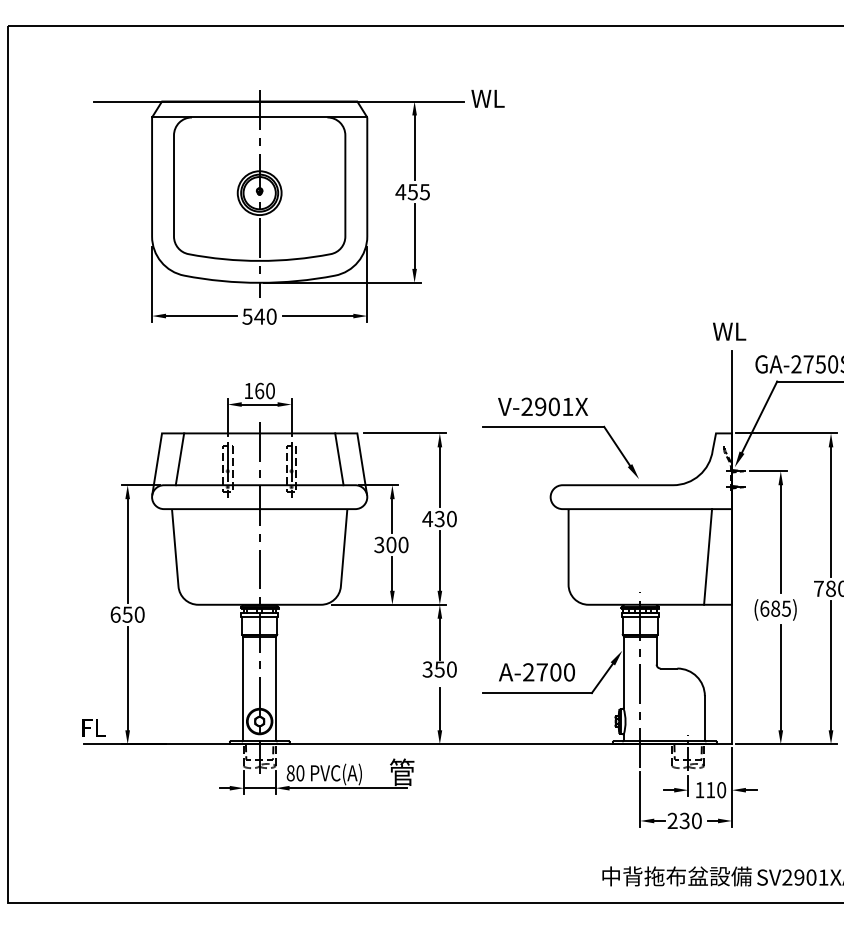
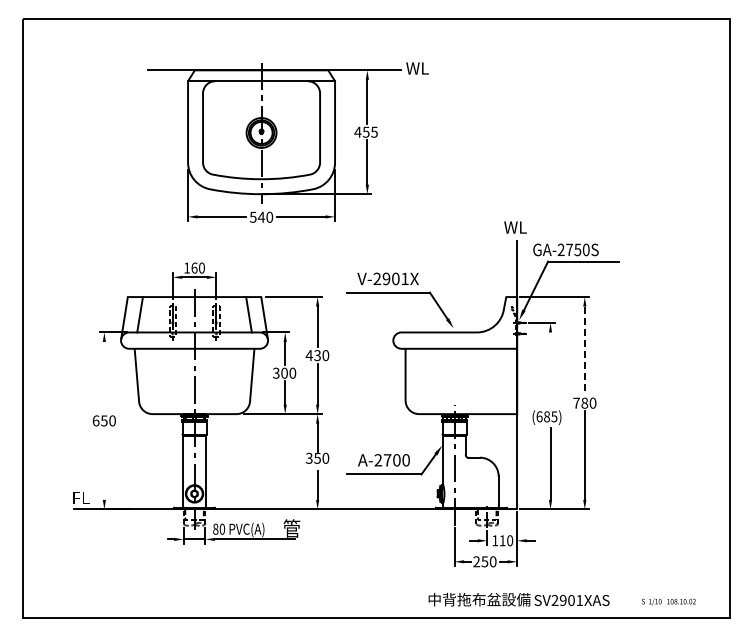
part: (297, 207) -> (287, 142), moved
line: (830, 513) -> (584, 351), solid -> dashed
line: (780, 539) -> (550, 369), removed
line: (127, 549) -> (104, 376), removed
line: (707, 557) -> (500, 381), removed
line: (127, 678) -> (104, 464), removed
text: (685, 820) -> (485, 561), 230 -> 250

